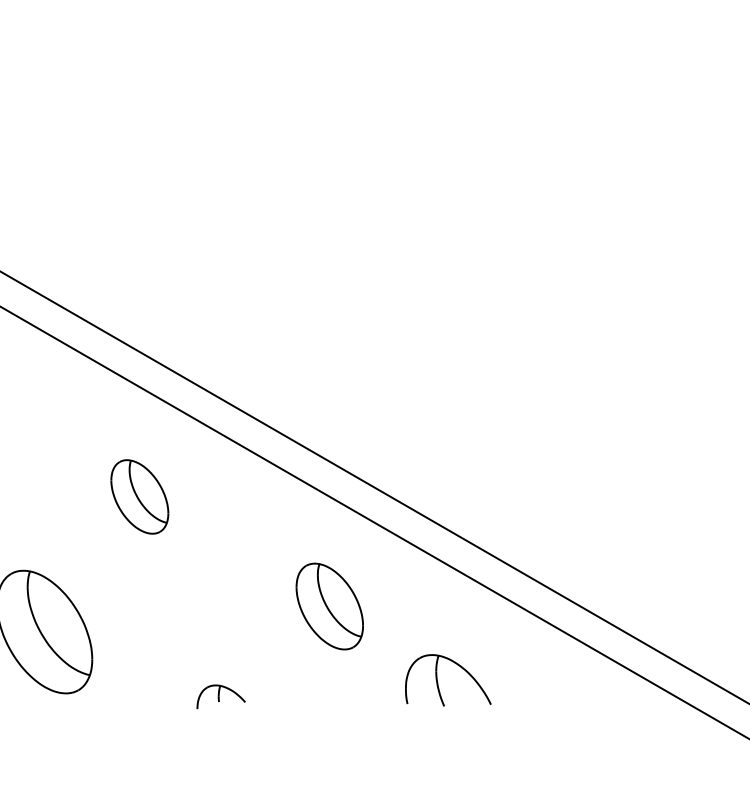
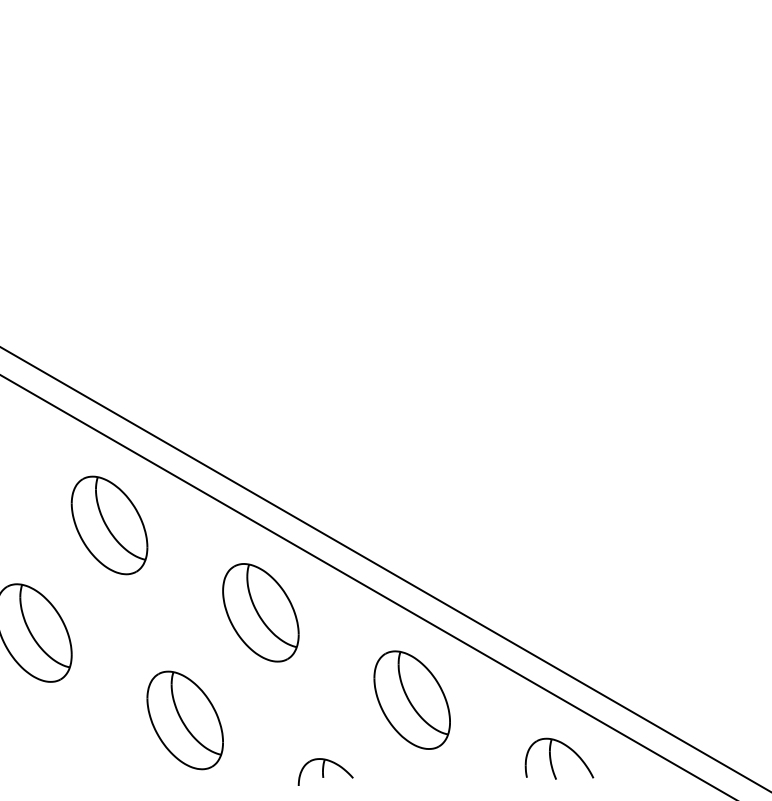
part: (139, 496) -> (260, 612), size x1.67
part: (328, 605) -> (411, 699), size x1.43
part: (438, 679) -> (551, 758), moved
part: (220, 696) -> (325, 771), size x1.43

